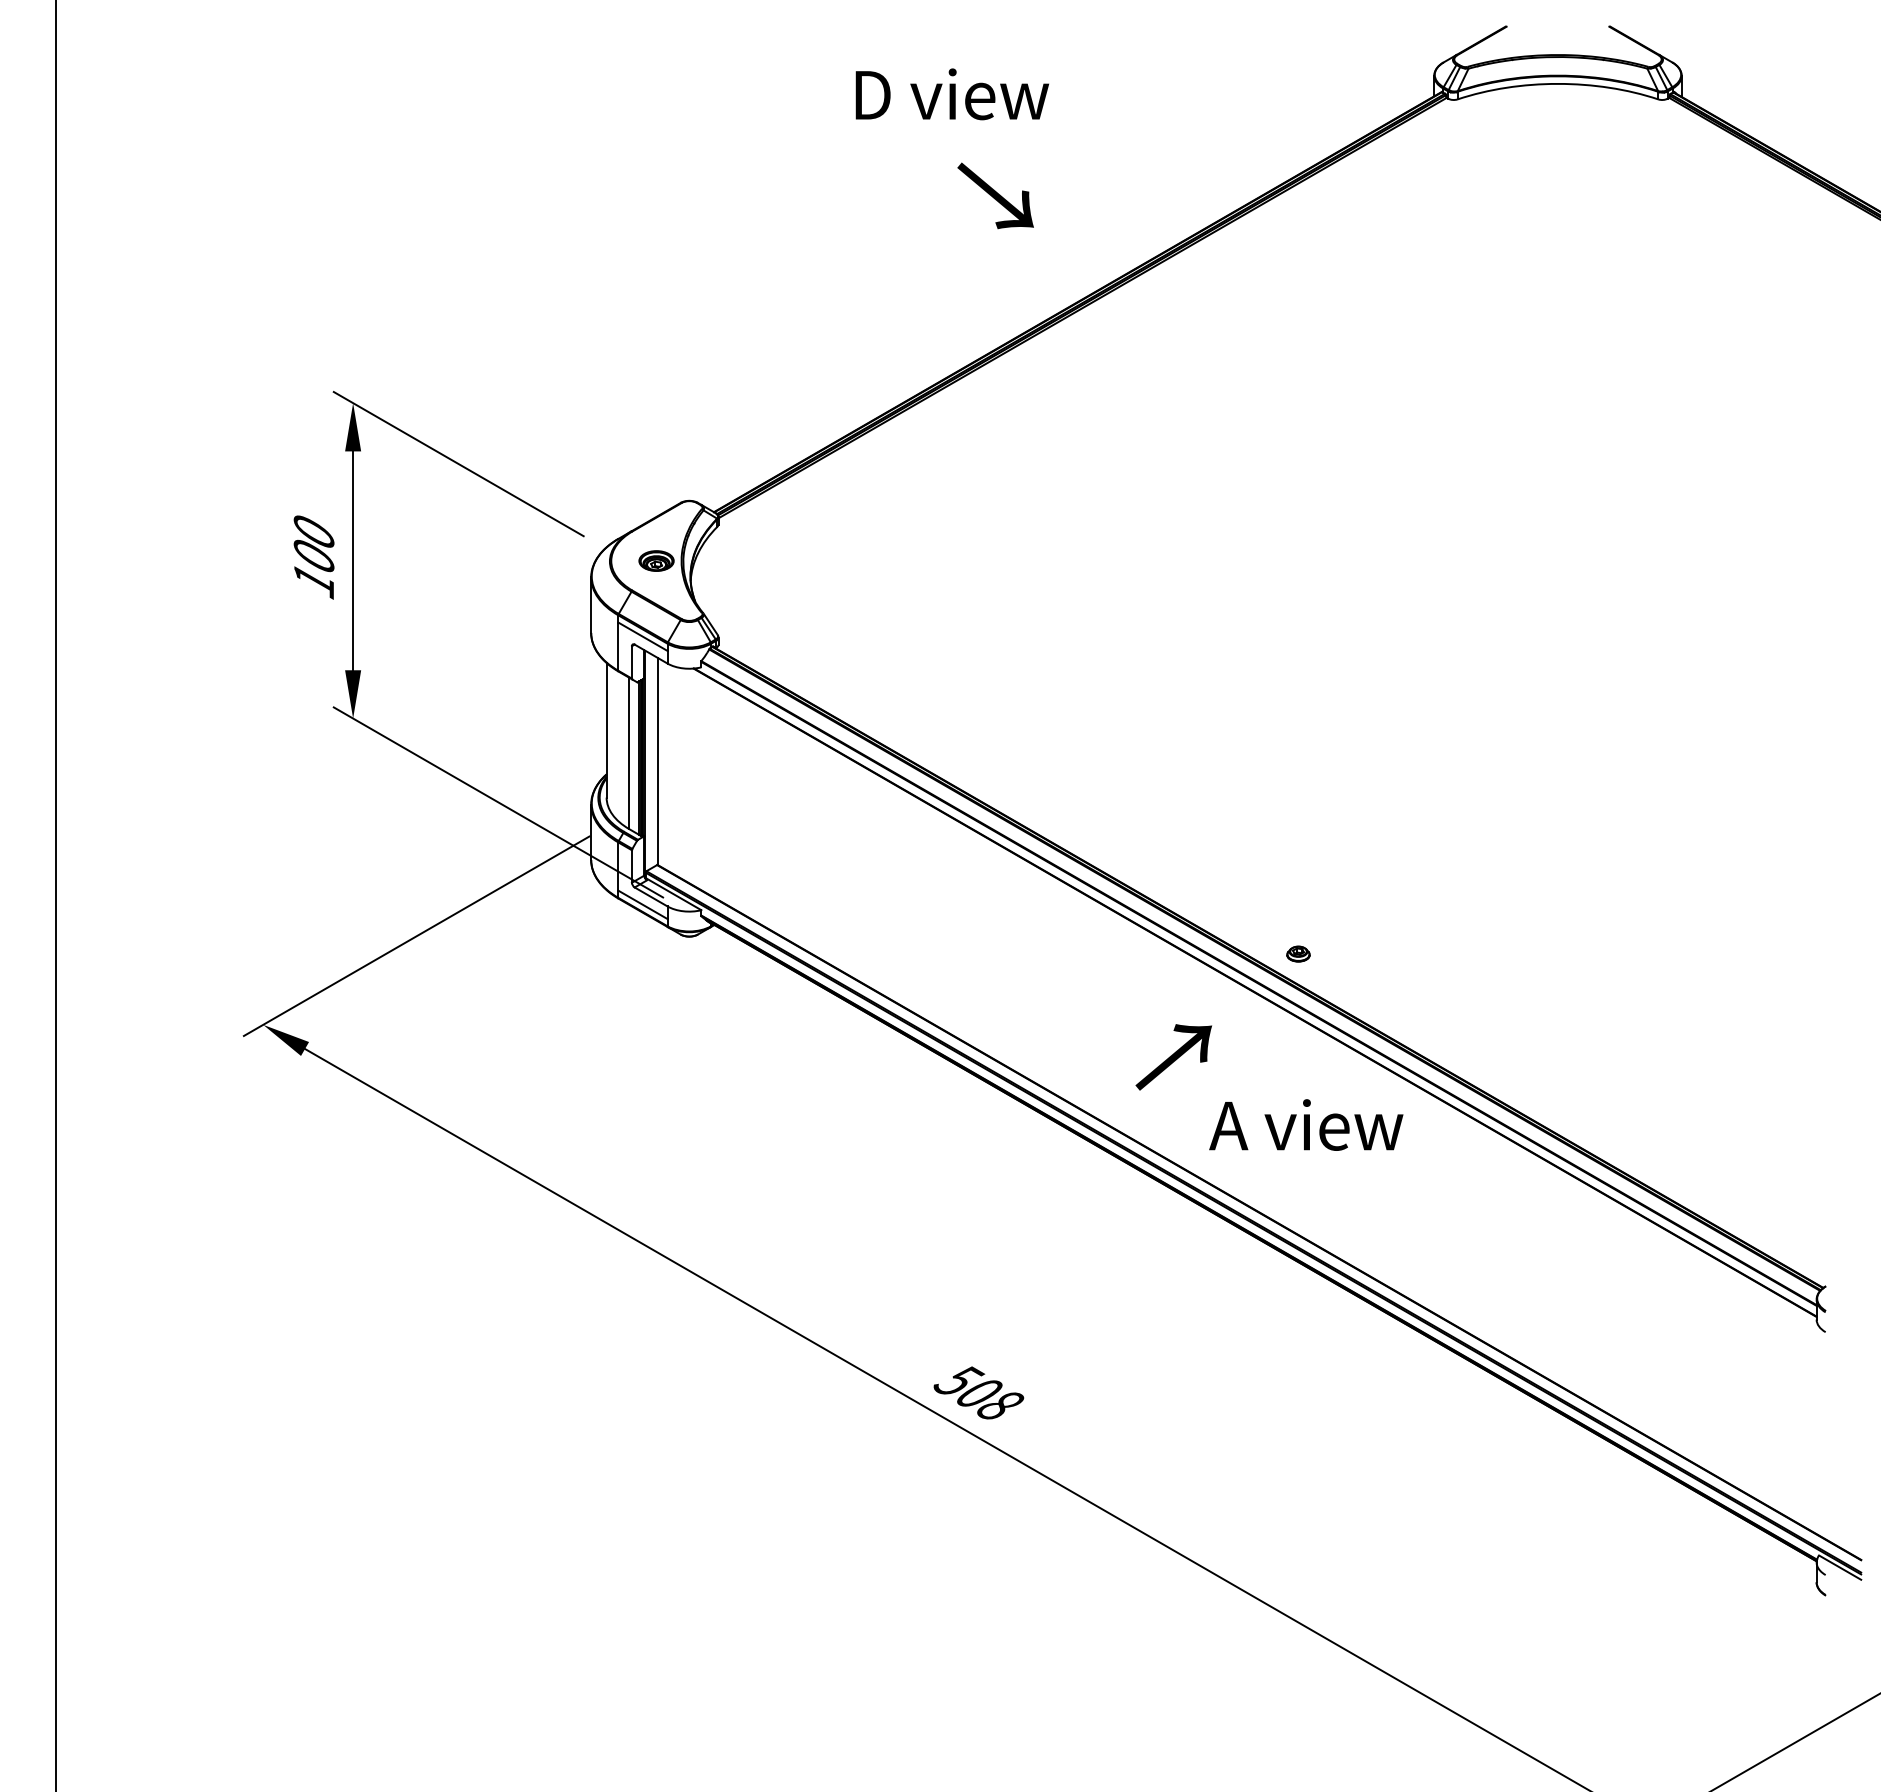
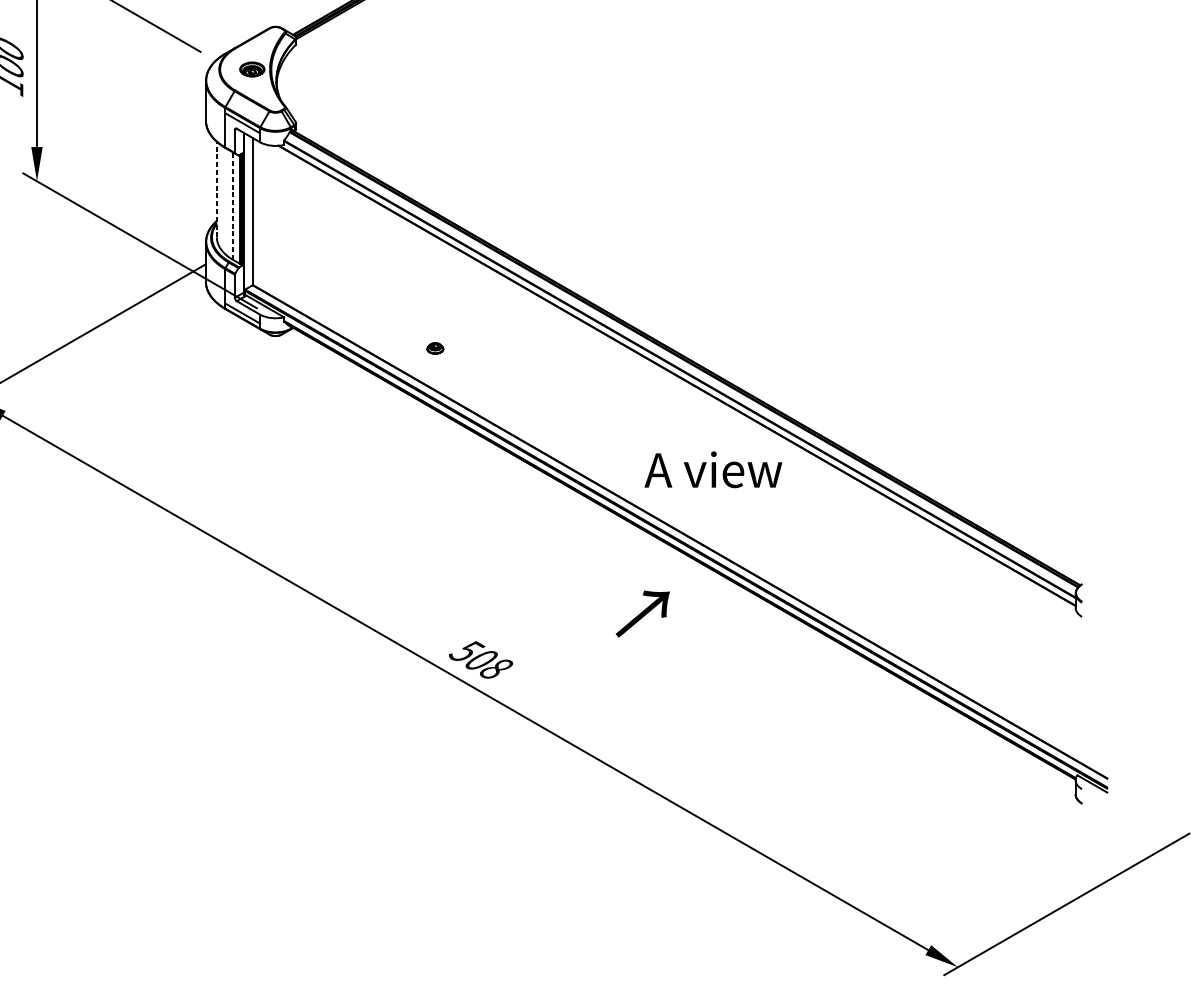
line: (606, 729) -> (216, 189), solid -> dashed
line: (629, 753) -> (233, 206), solid -> dashed
part: (1298, 953) -> (435, 348), moved
text: (1173, 1057) -> (642, 614), moved

